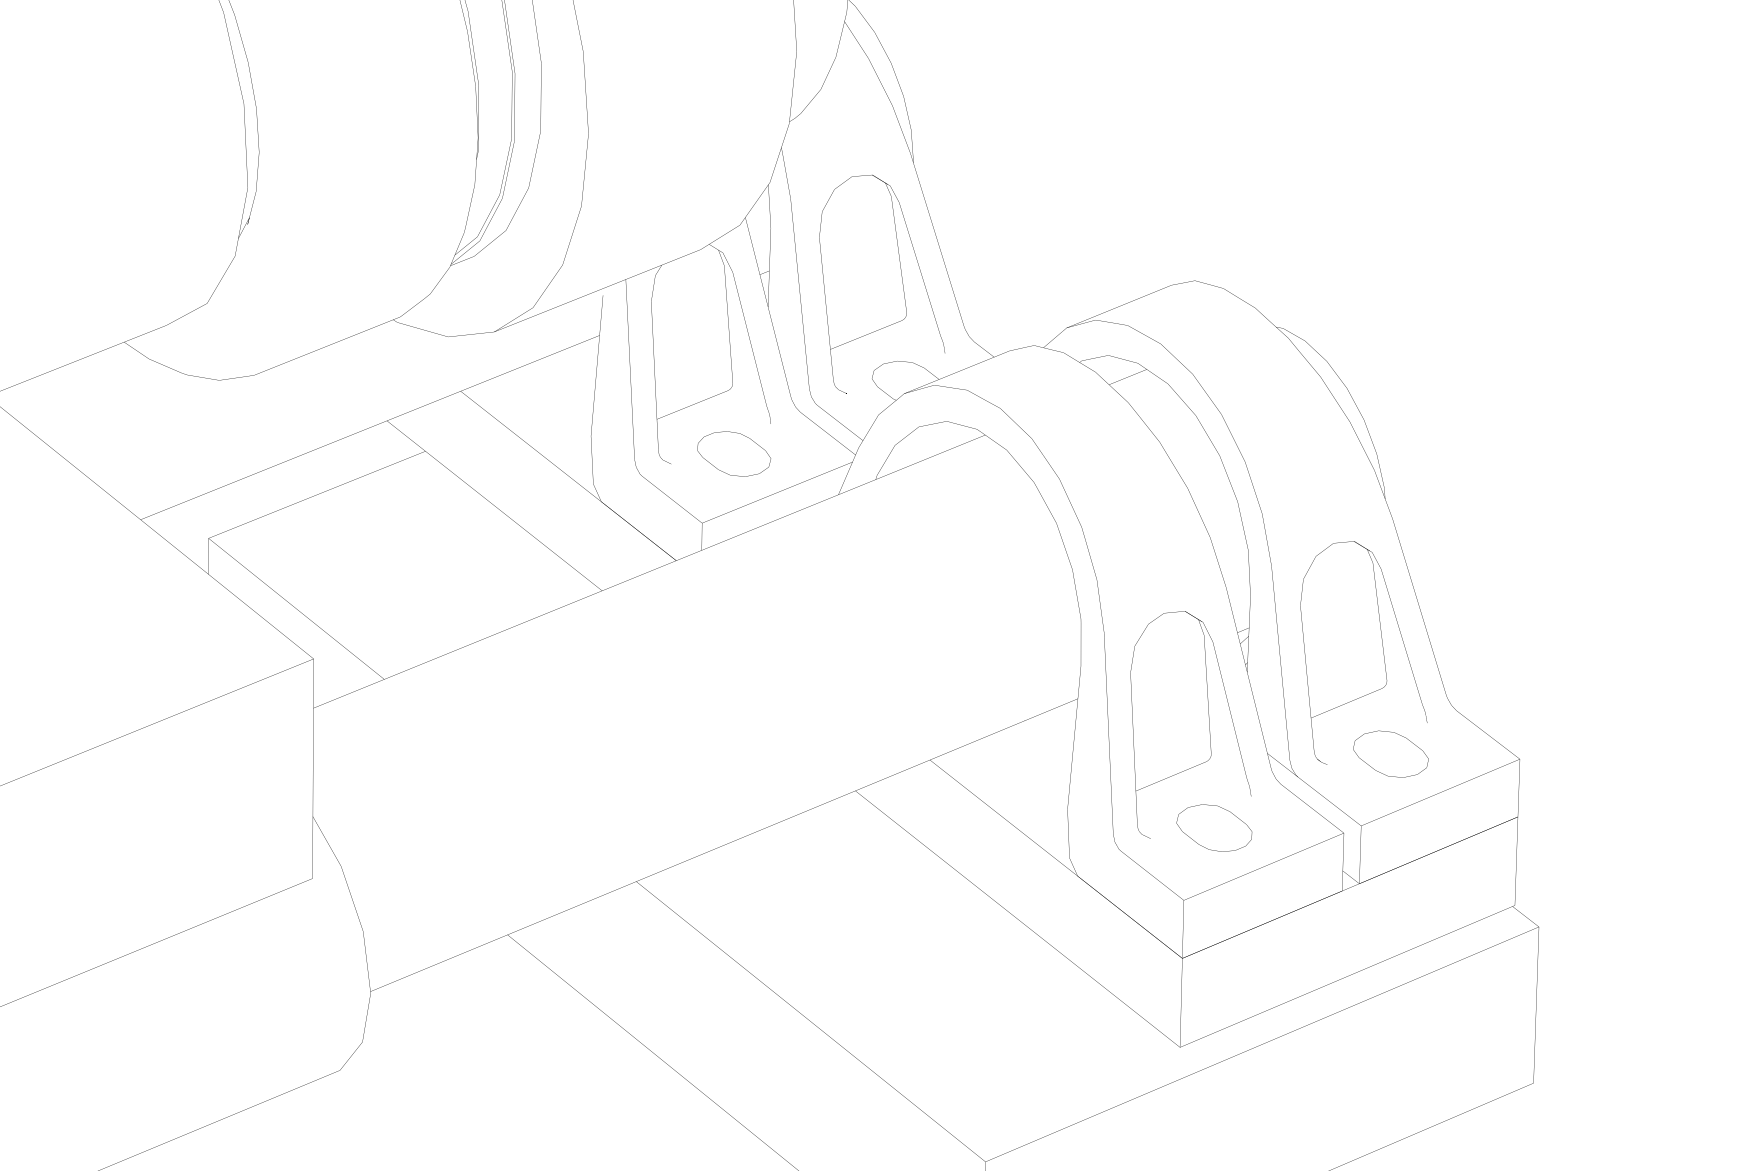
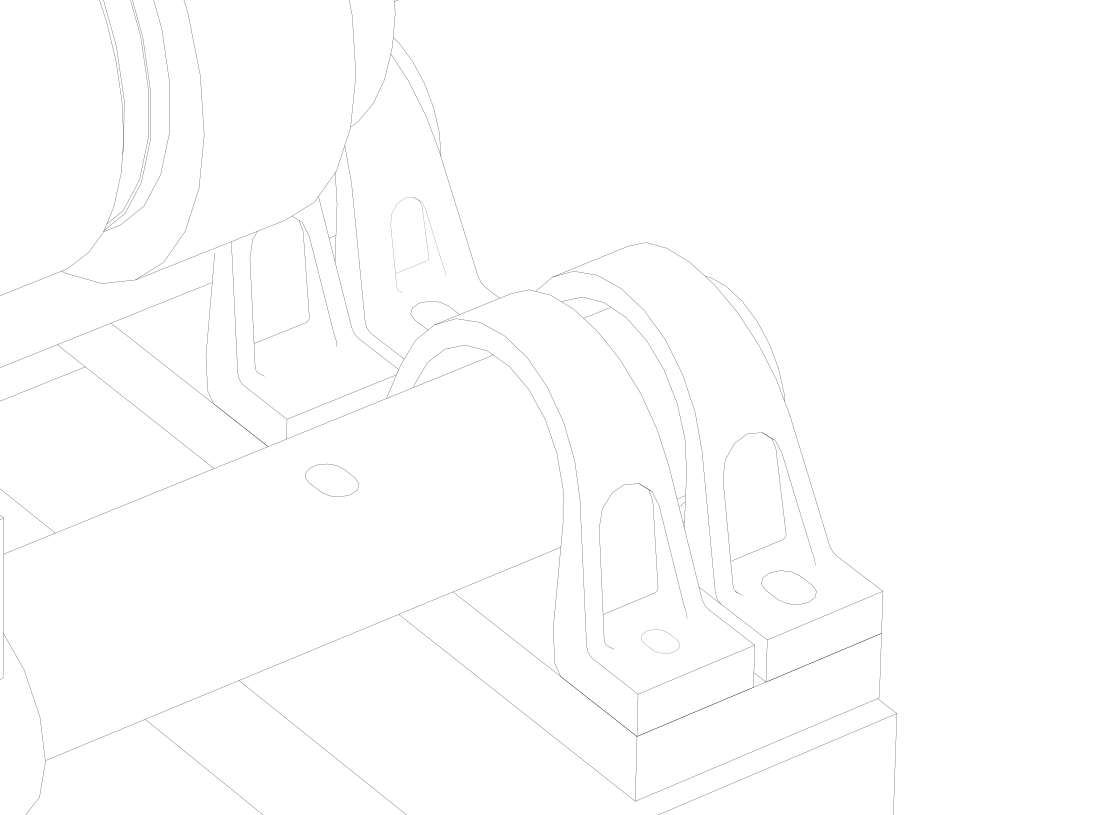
part: (881, 283) -> (417, 244), size x0.6
part: (733, 453) -> (331, 480), moved
part: (1214, 827) -> (660, 641), size x0.7

